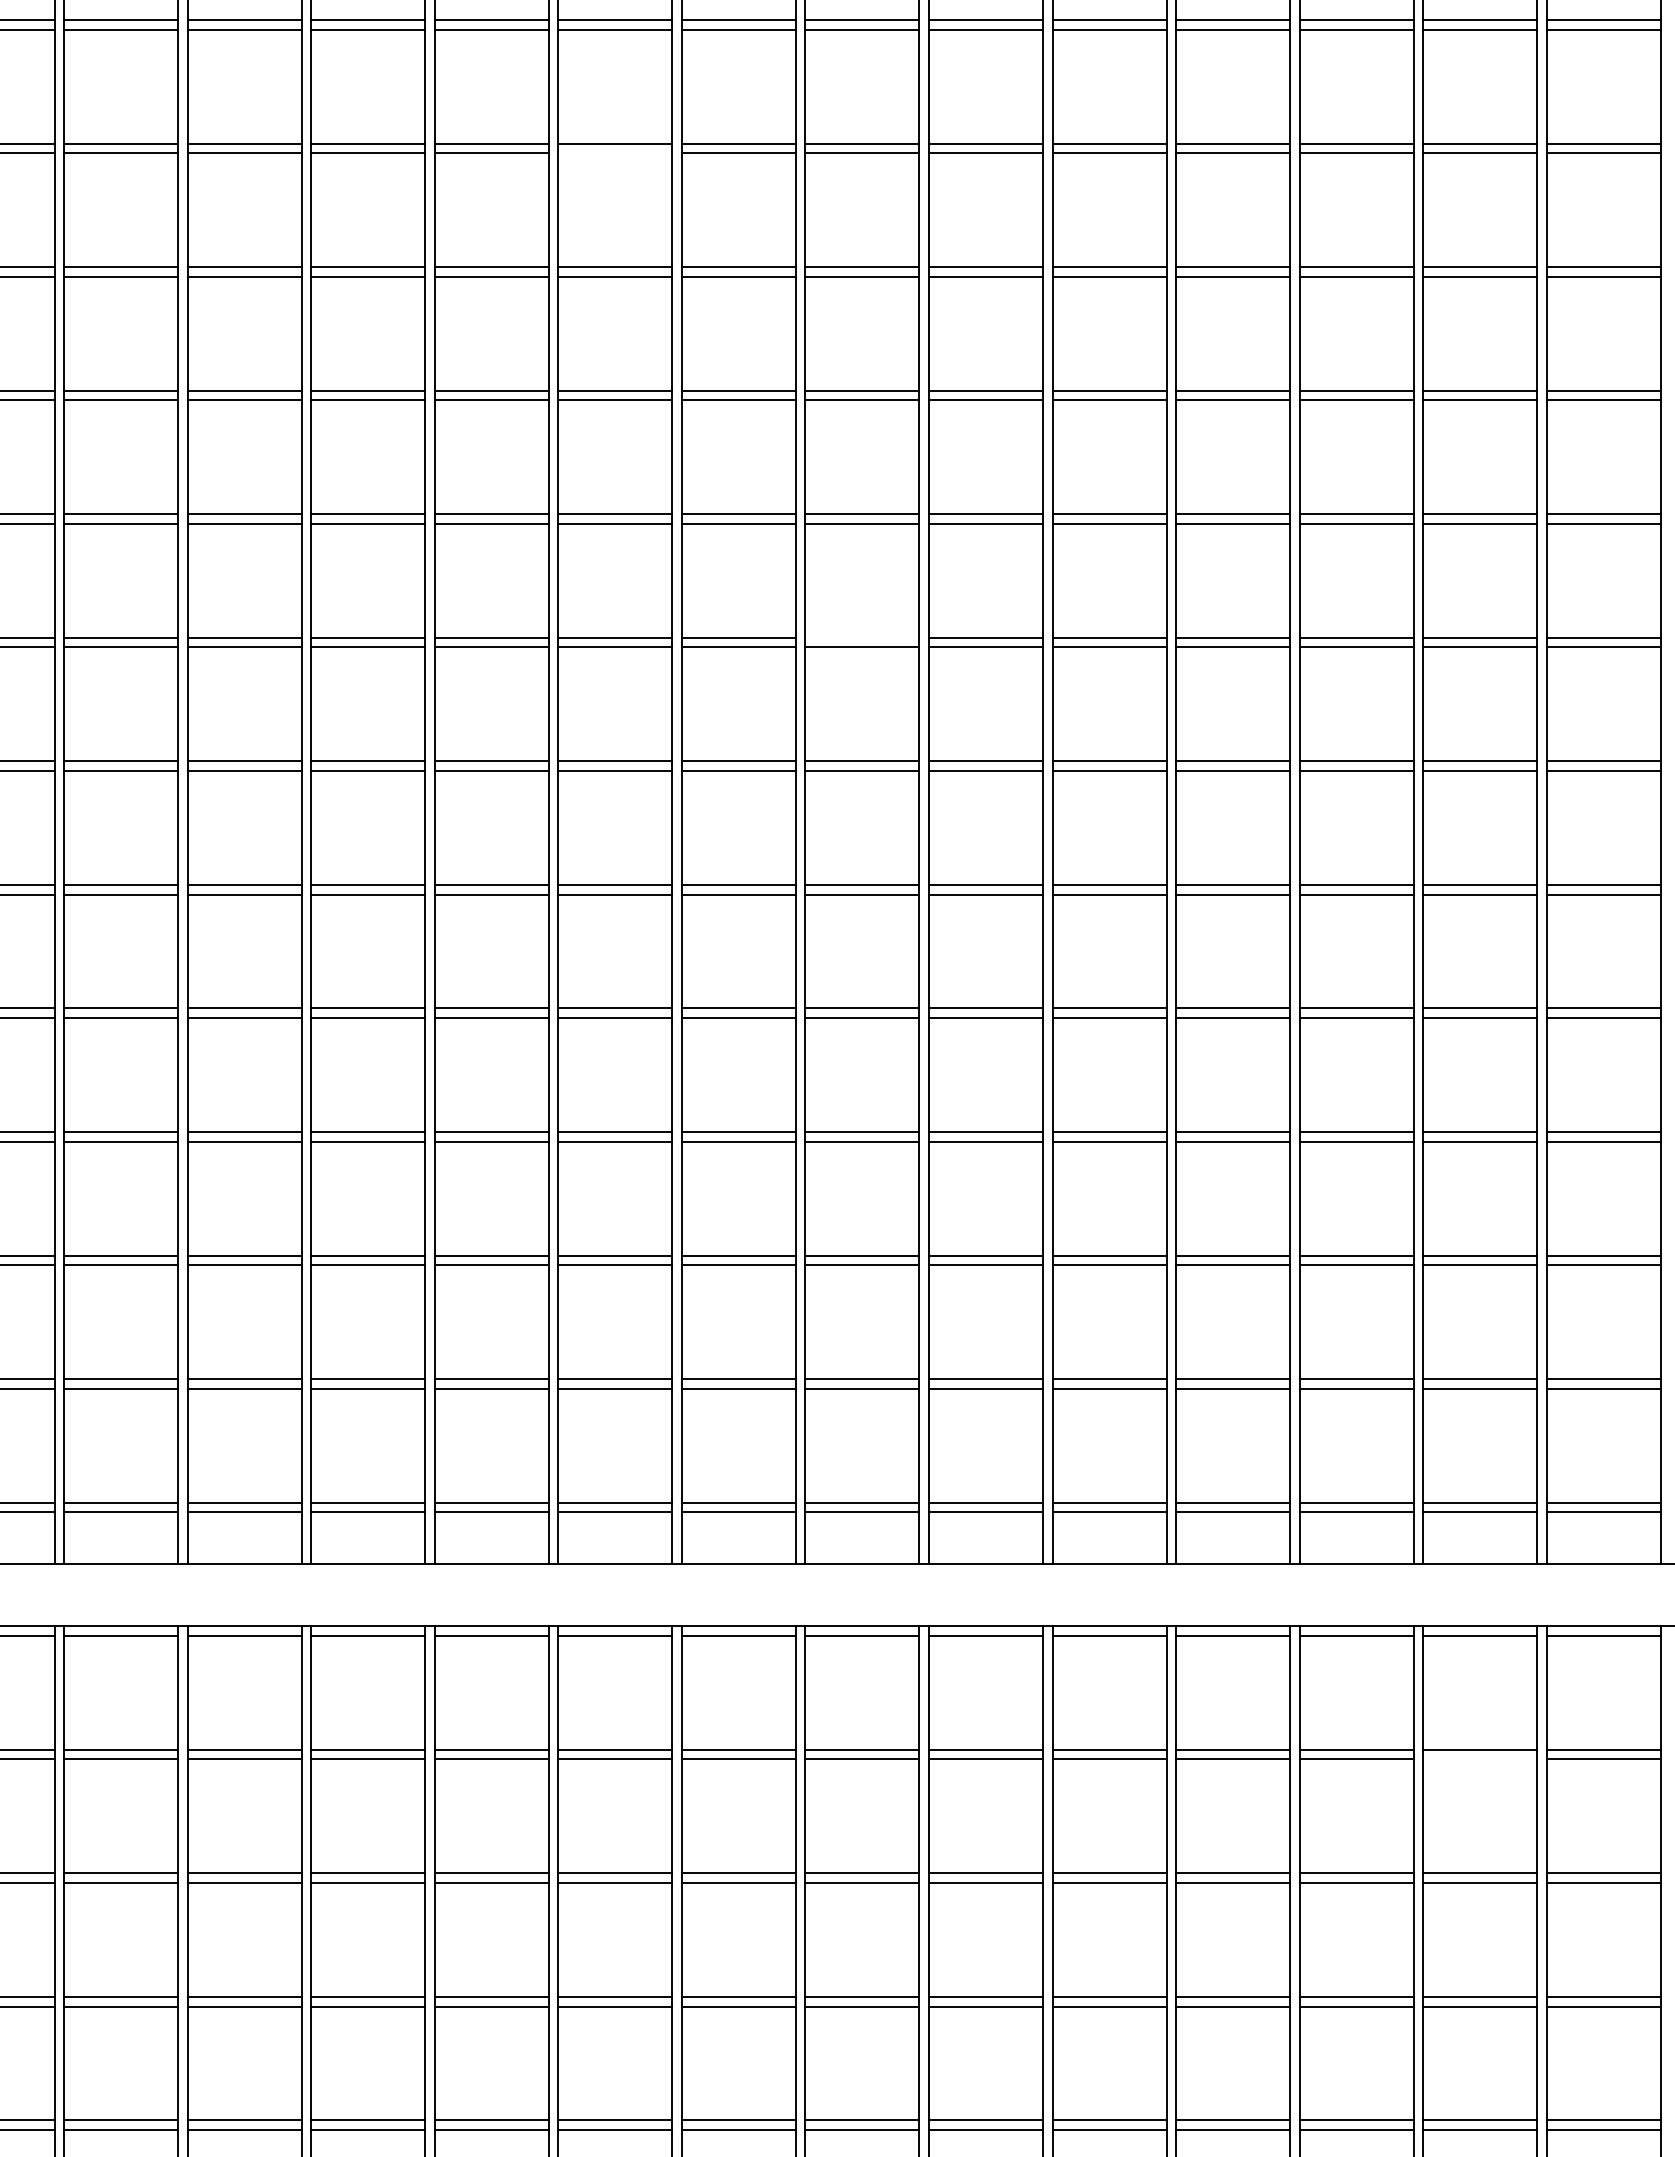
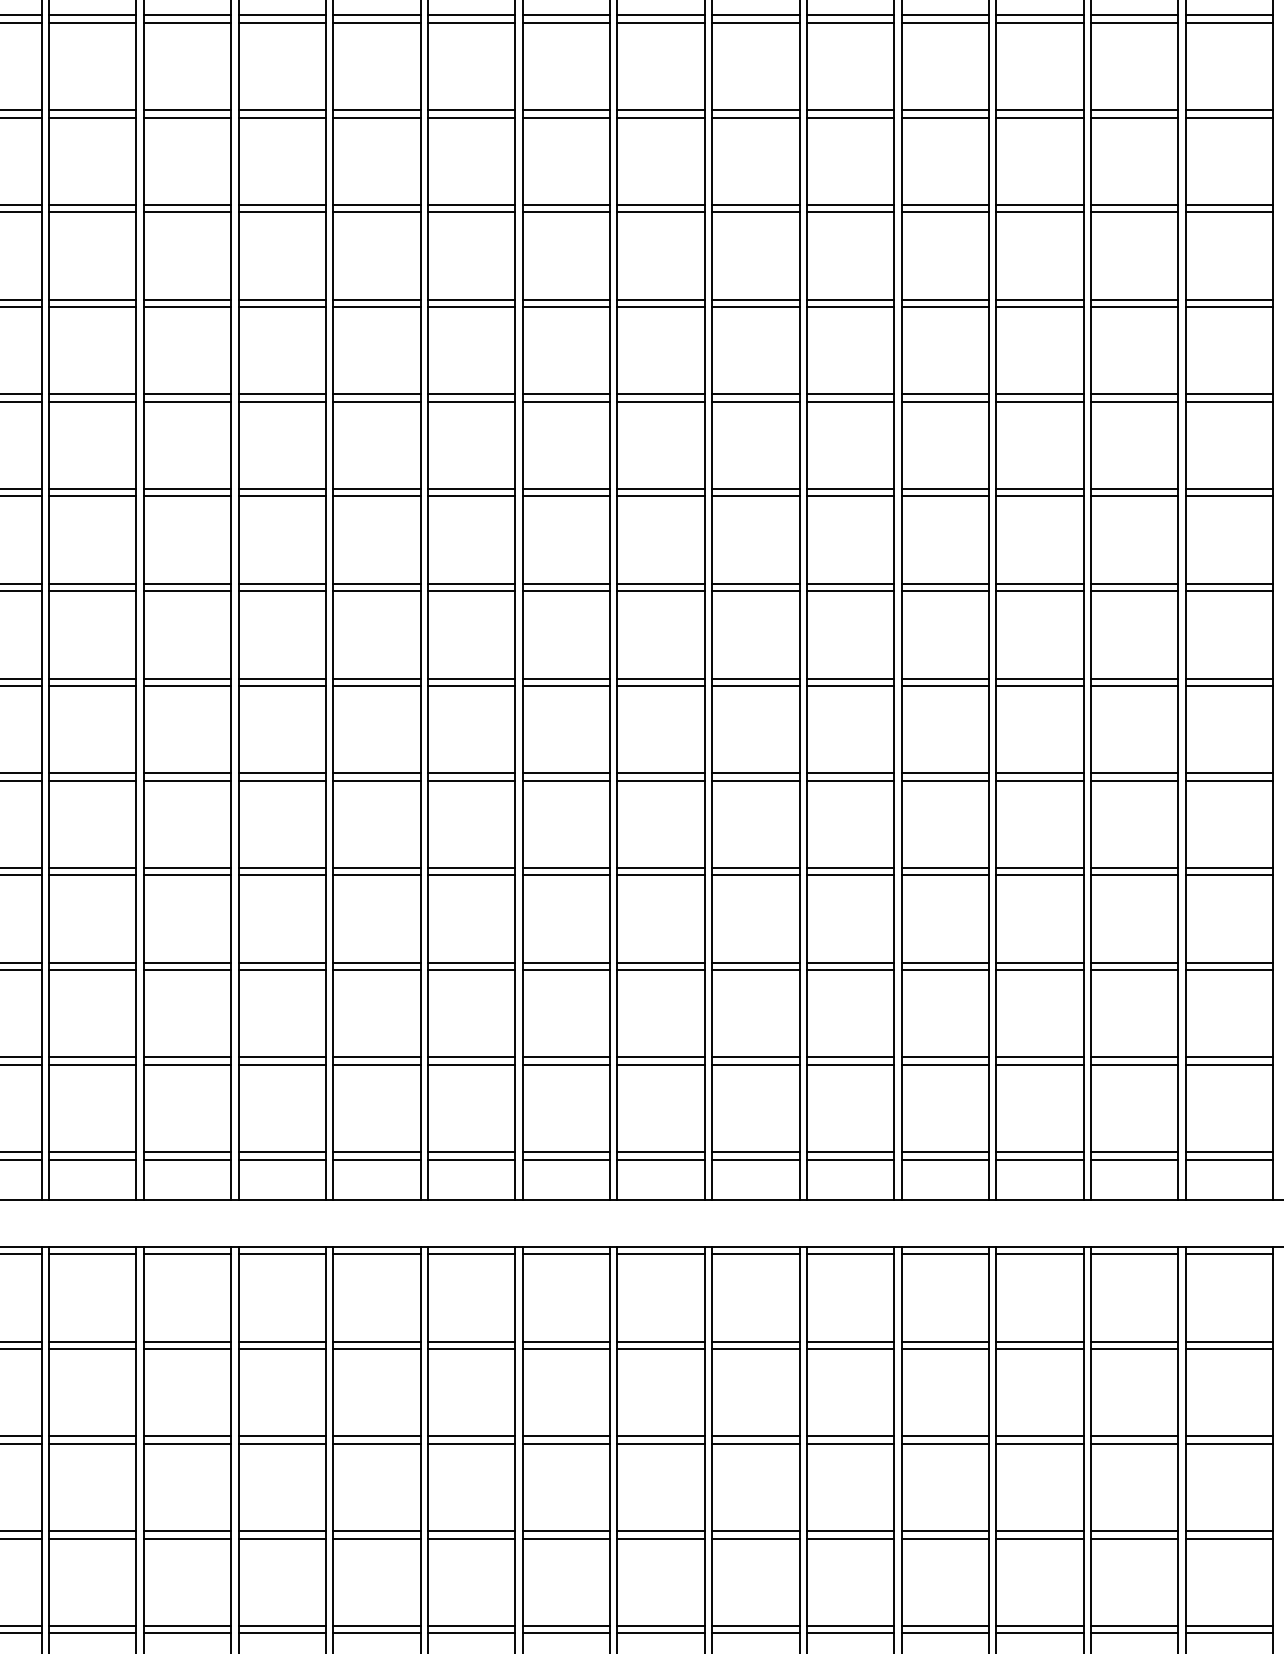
line: (615, 153) -> (471, 117), added
line: (862, 637) -> (661, 488), added
line: (1480, 1759) -> (1134, 1349), added

